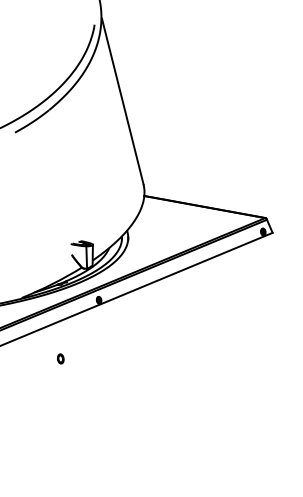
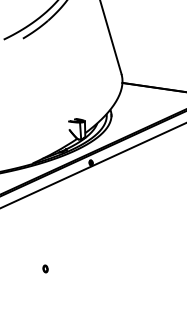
part: (60, 358) -> (45, 268), moved

